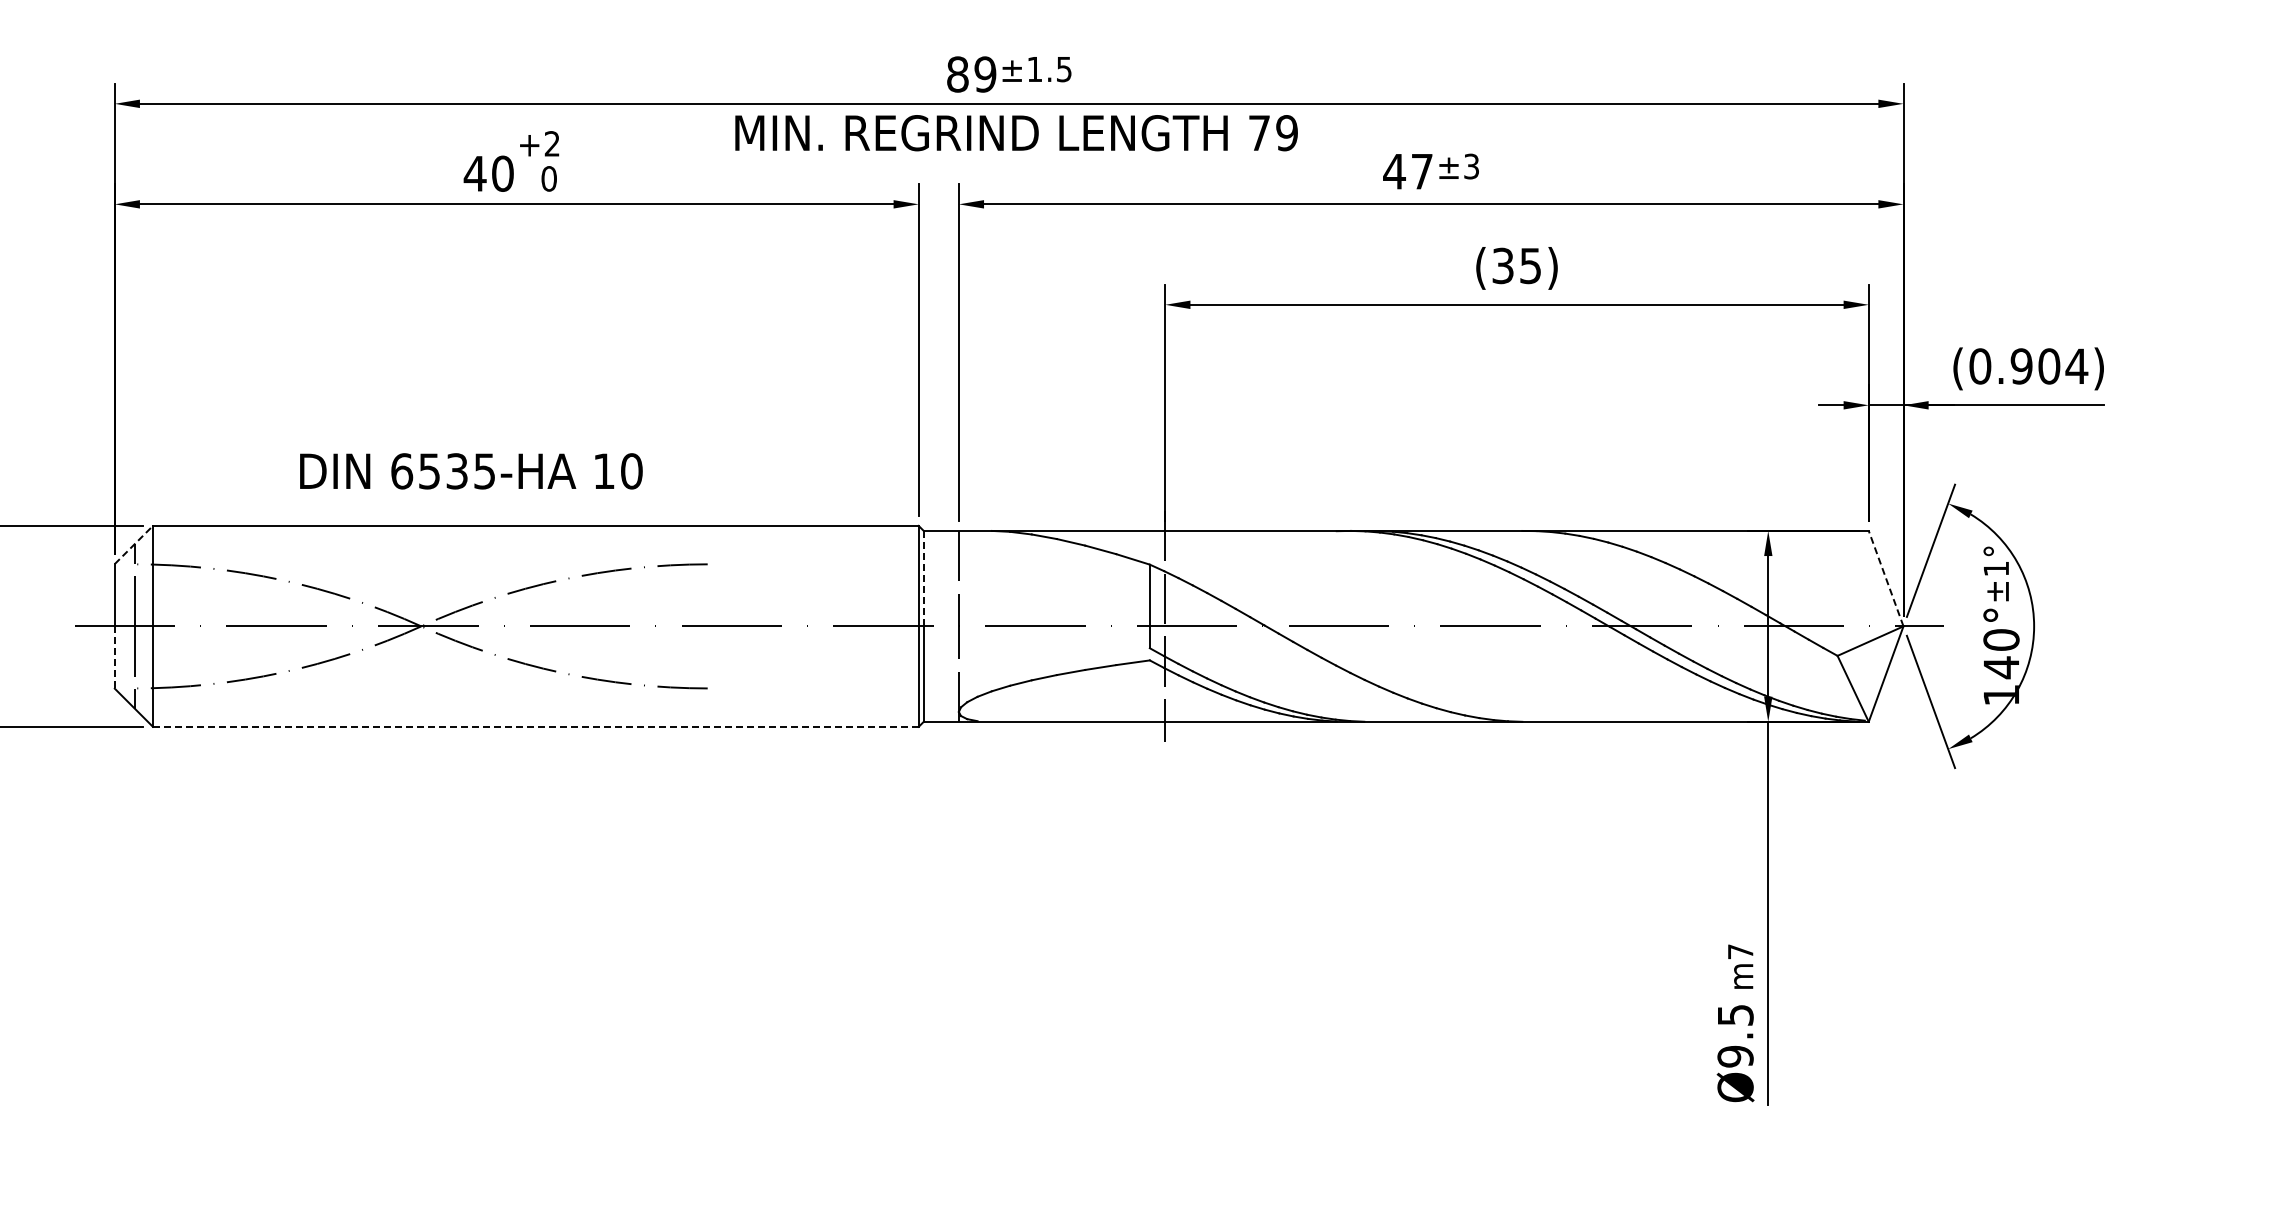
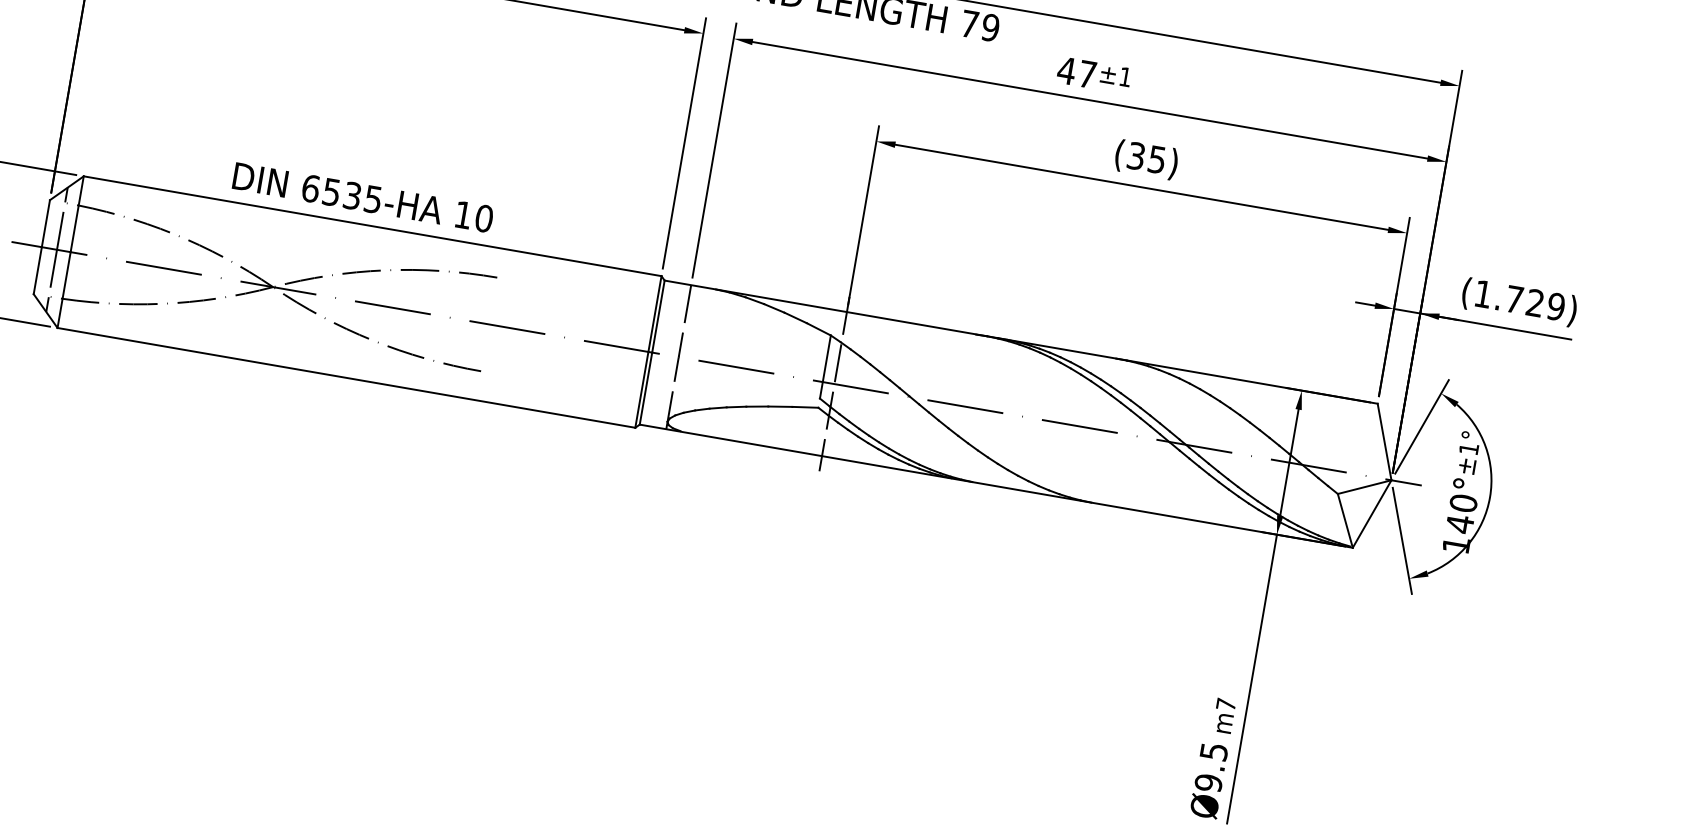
text: (1471, 166) -> (1125, 77), ±3 -> ±1
text: (2028, 366) -> (1519, 300), (0.904) -> (1.729)
text: (471, 471) -> (363, 197), moved
line: (134, 544) -> (67, 187), dashed -> solid
line: (923, 578) -> (658, 316), dashed -> solid
line: (1886, 578) -> (1384, 441), dashed -> solid
line: (114, 658) -> (37, 271), dashed -> solid
line: (535, 726) -> (346, 377), dashed -> solid

